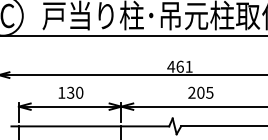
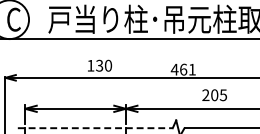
text: (70, 92) -> (99, 65), moved
text: (200, 92) -> (214, 94), moved
line: (90, 126) -> (95, 128), solid -> dashed

